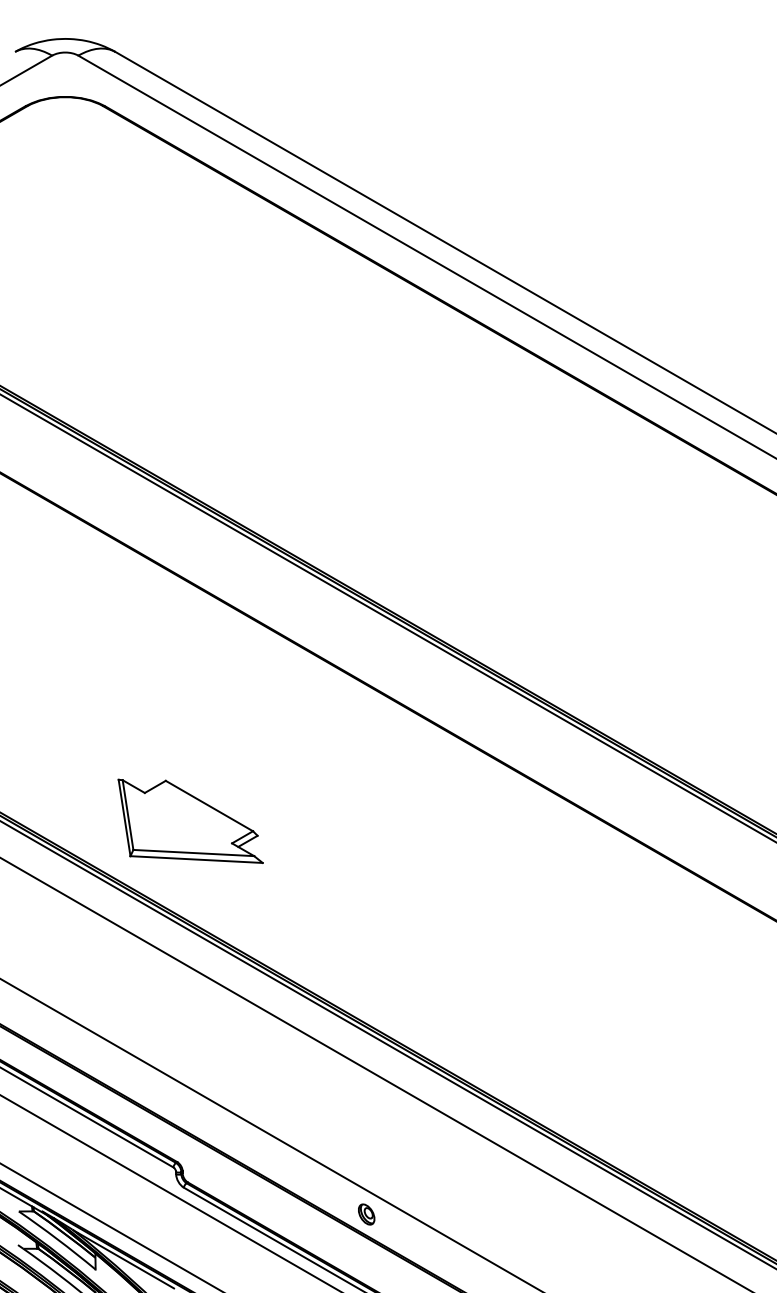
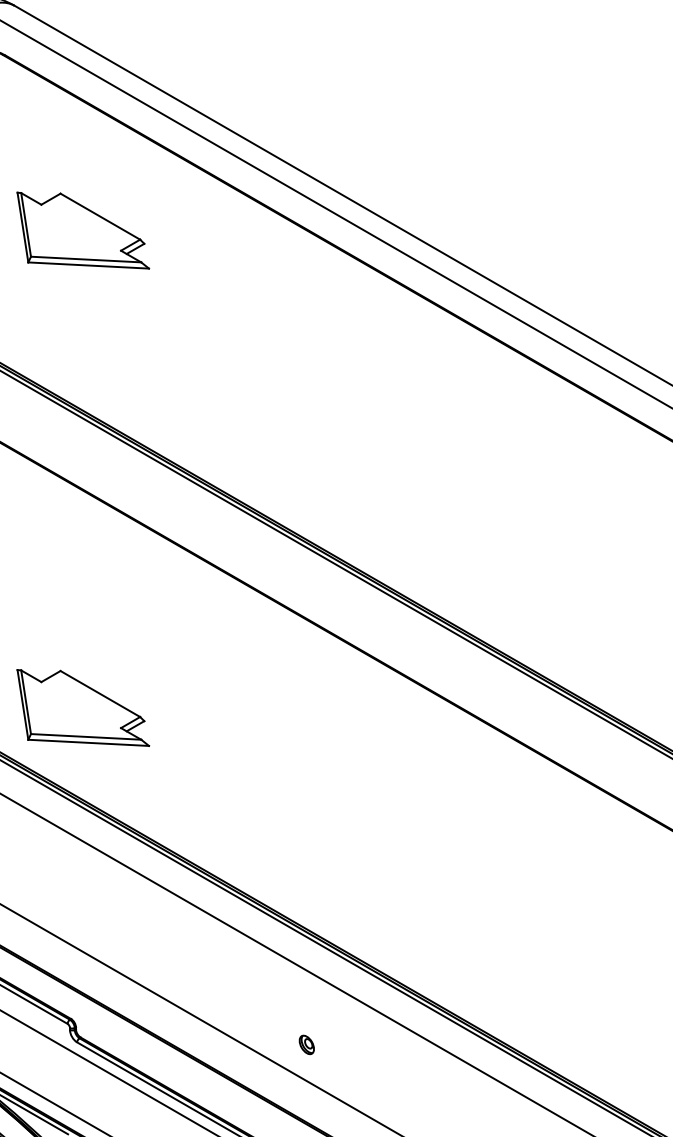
part: (190, 297) -> (83, 229), added
part: (366, 1214) -> (306, 1044), moved

